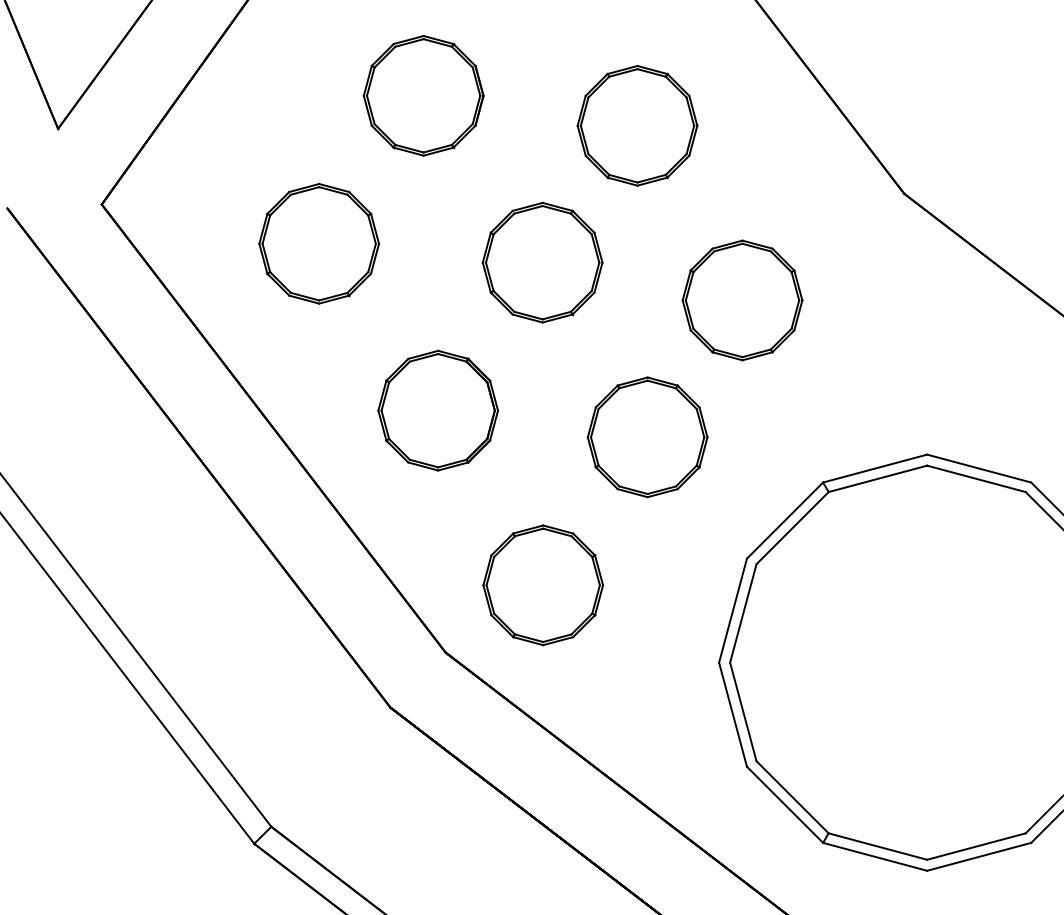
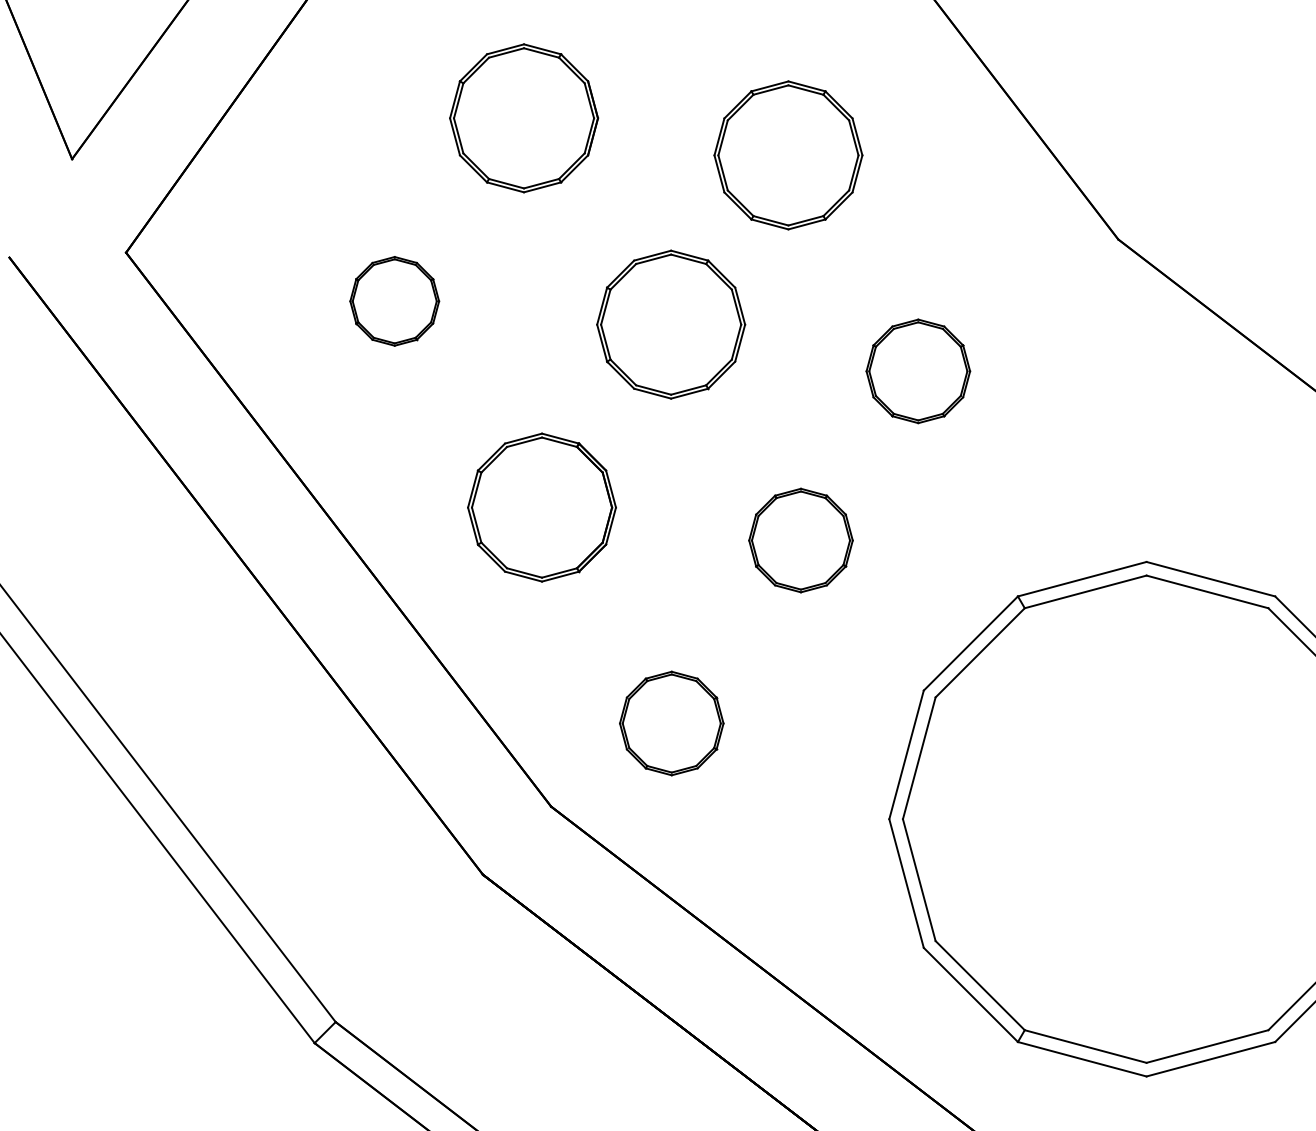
part: (318, 243) -> (394, 301), size x0.6
part: (742, 300) -> (918, 371), size x0.7
part: (647, 437) -> (800, 540), size x0.7
part: (542, 585) -> (671, 723), size x0.7

